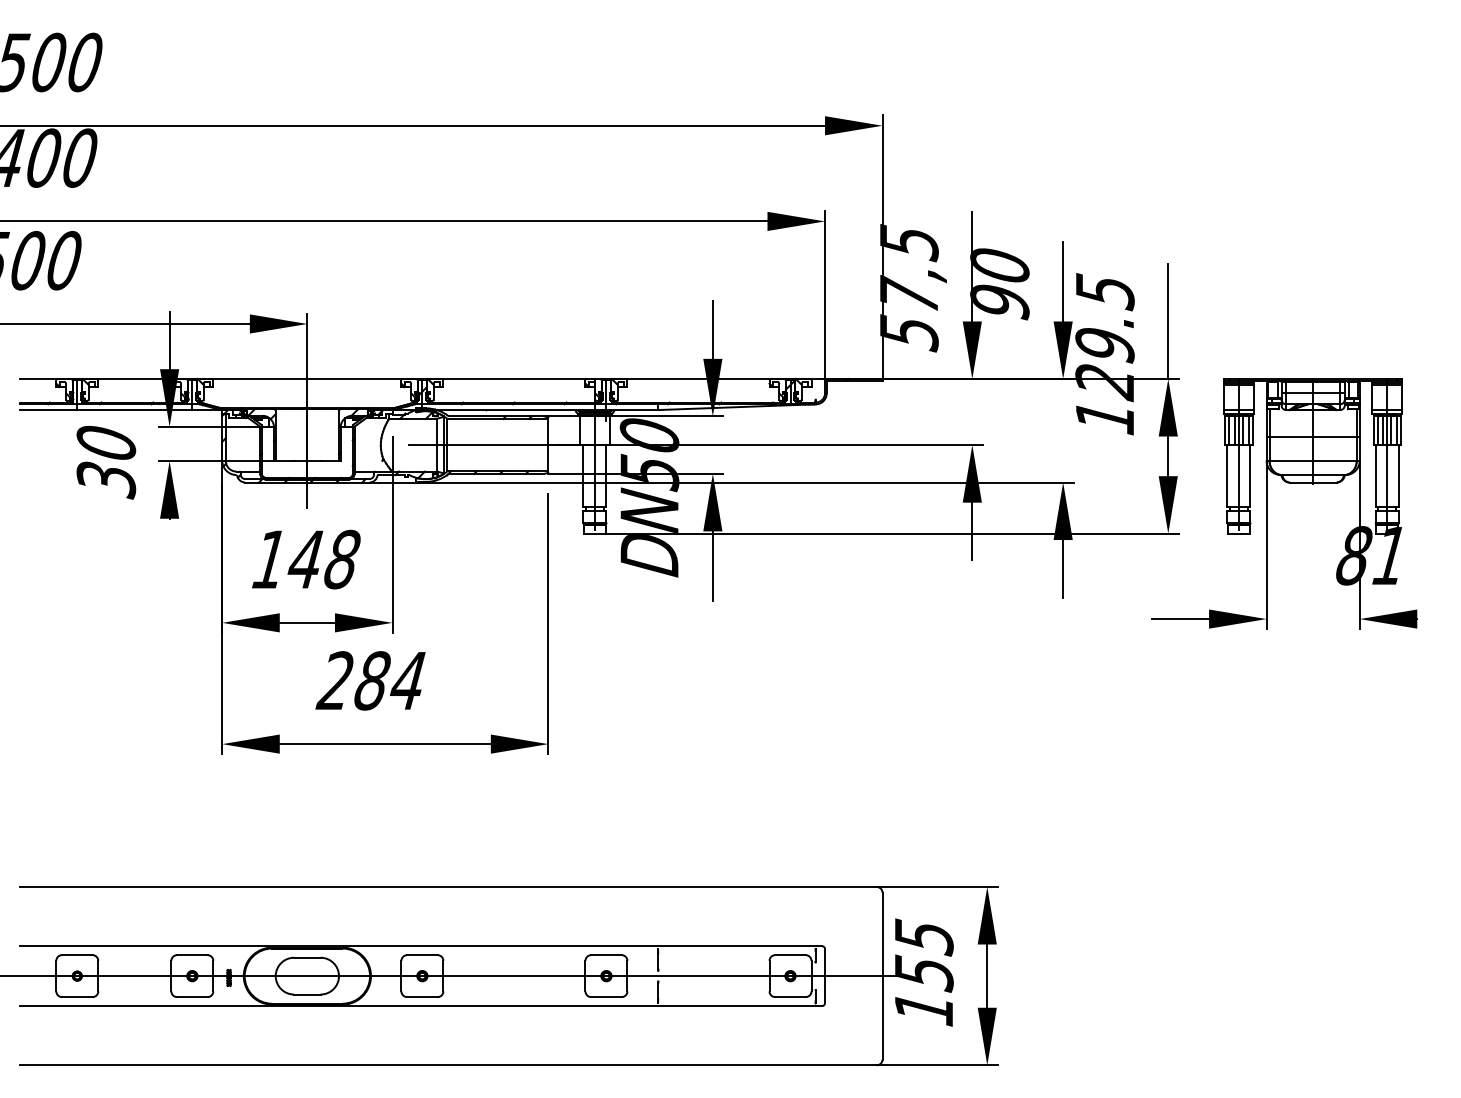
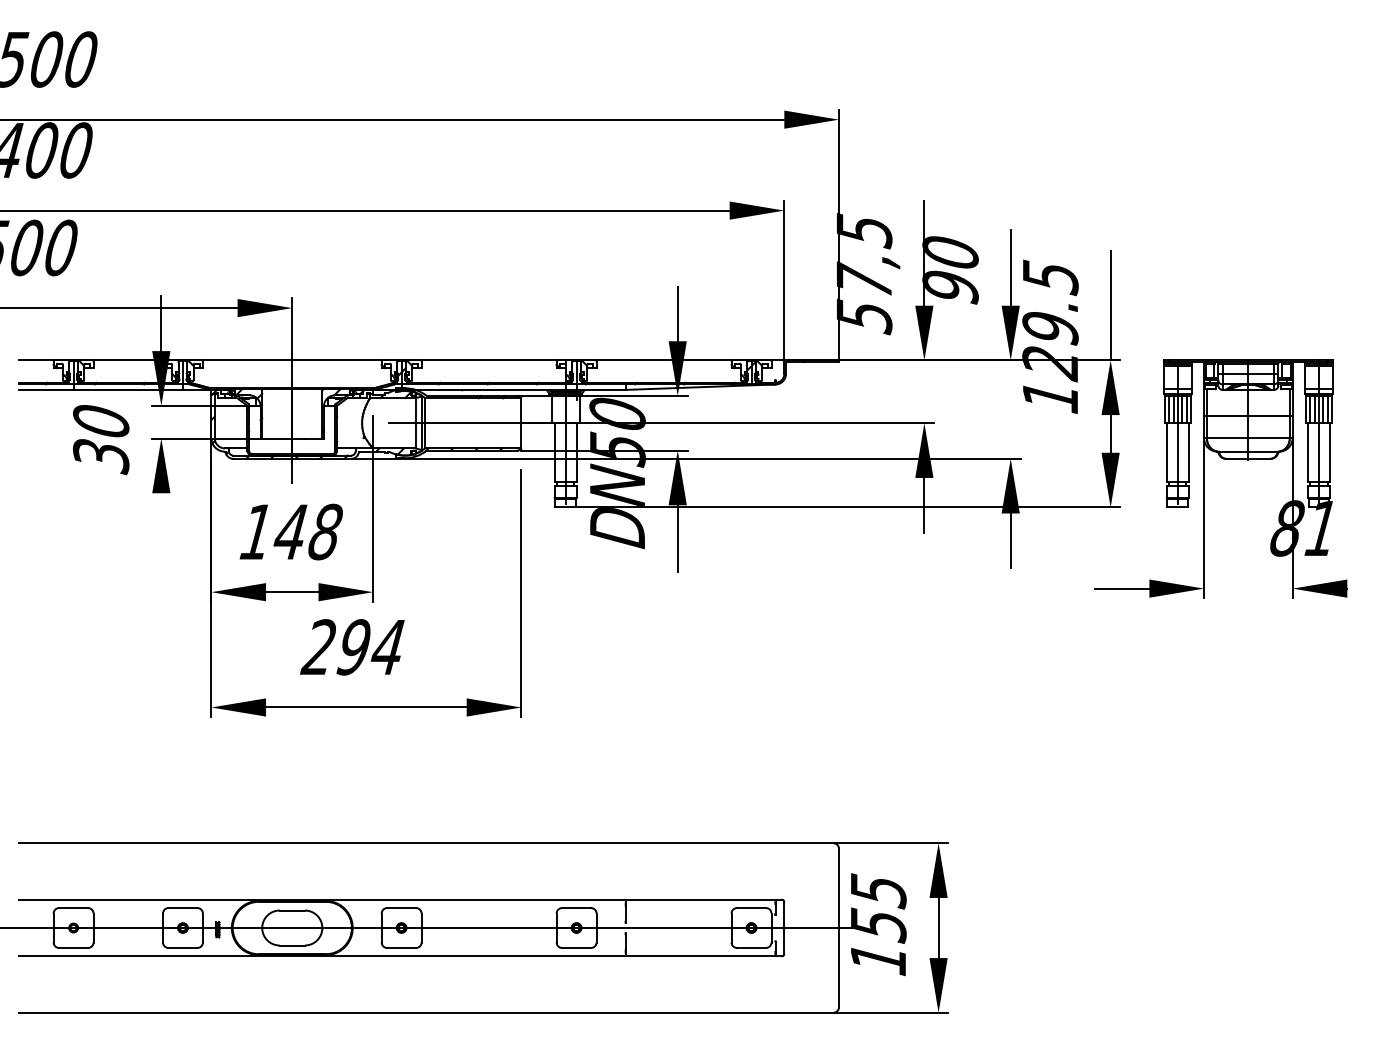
text: (371, 681) -> (353, 647), 284 -> 294

